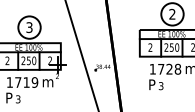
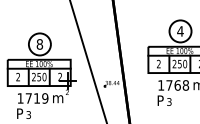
text: (172, 14) -> (180, 31), 2 -> 4
text: (29, 27) -> (39, 44), 3 -> 8
text: (169, 69) -> (177, 85), 1728 -> 1768

